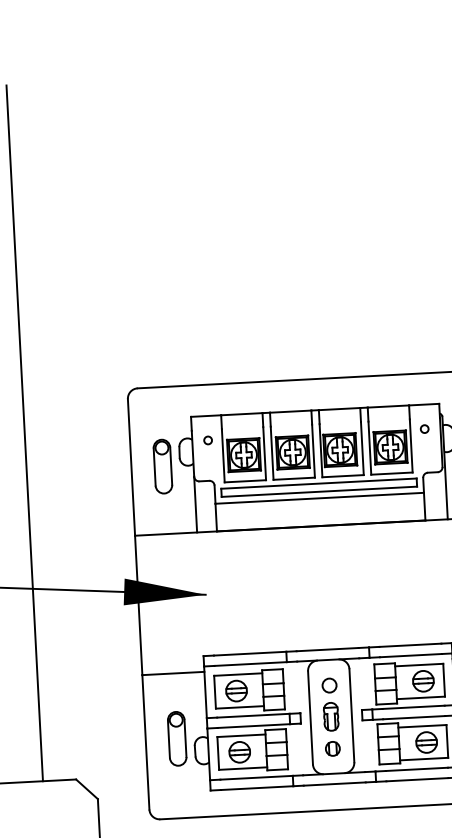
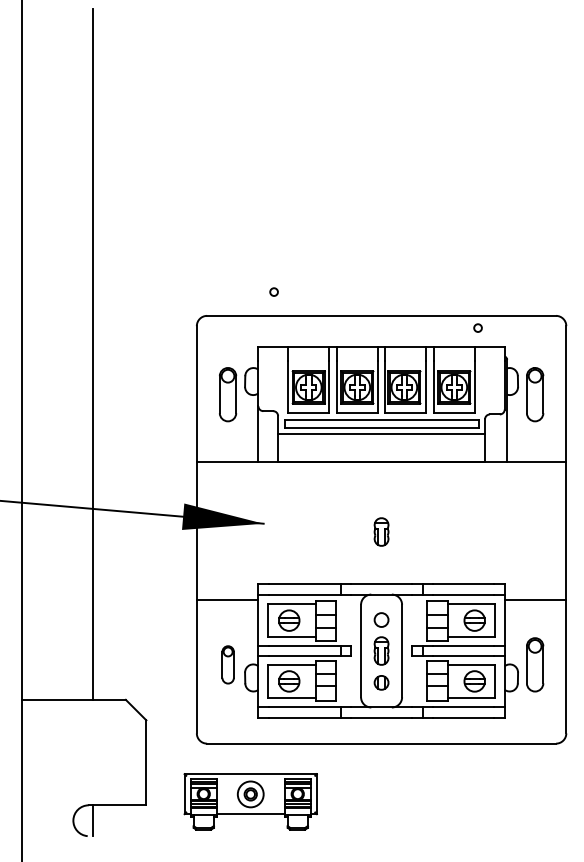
circle: (424, 428) -> (477, 327), moved
circle: (207, 439) -> (273, 291), moved
part: (324, 596) -> (381, 531), added
part: (177, 738) -> (228, 664), size x0.7

